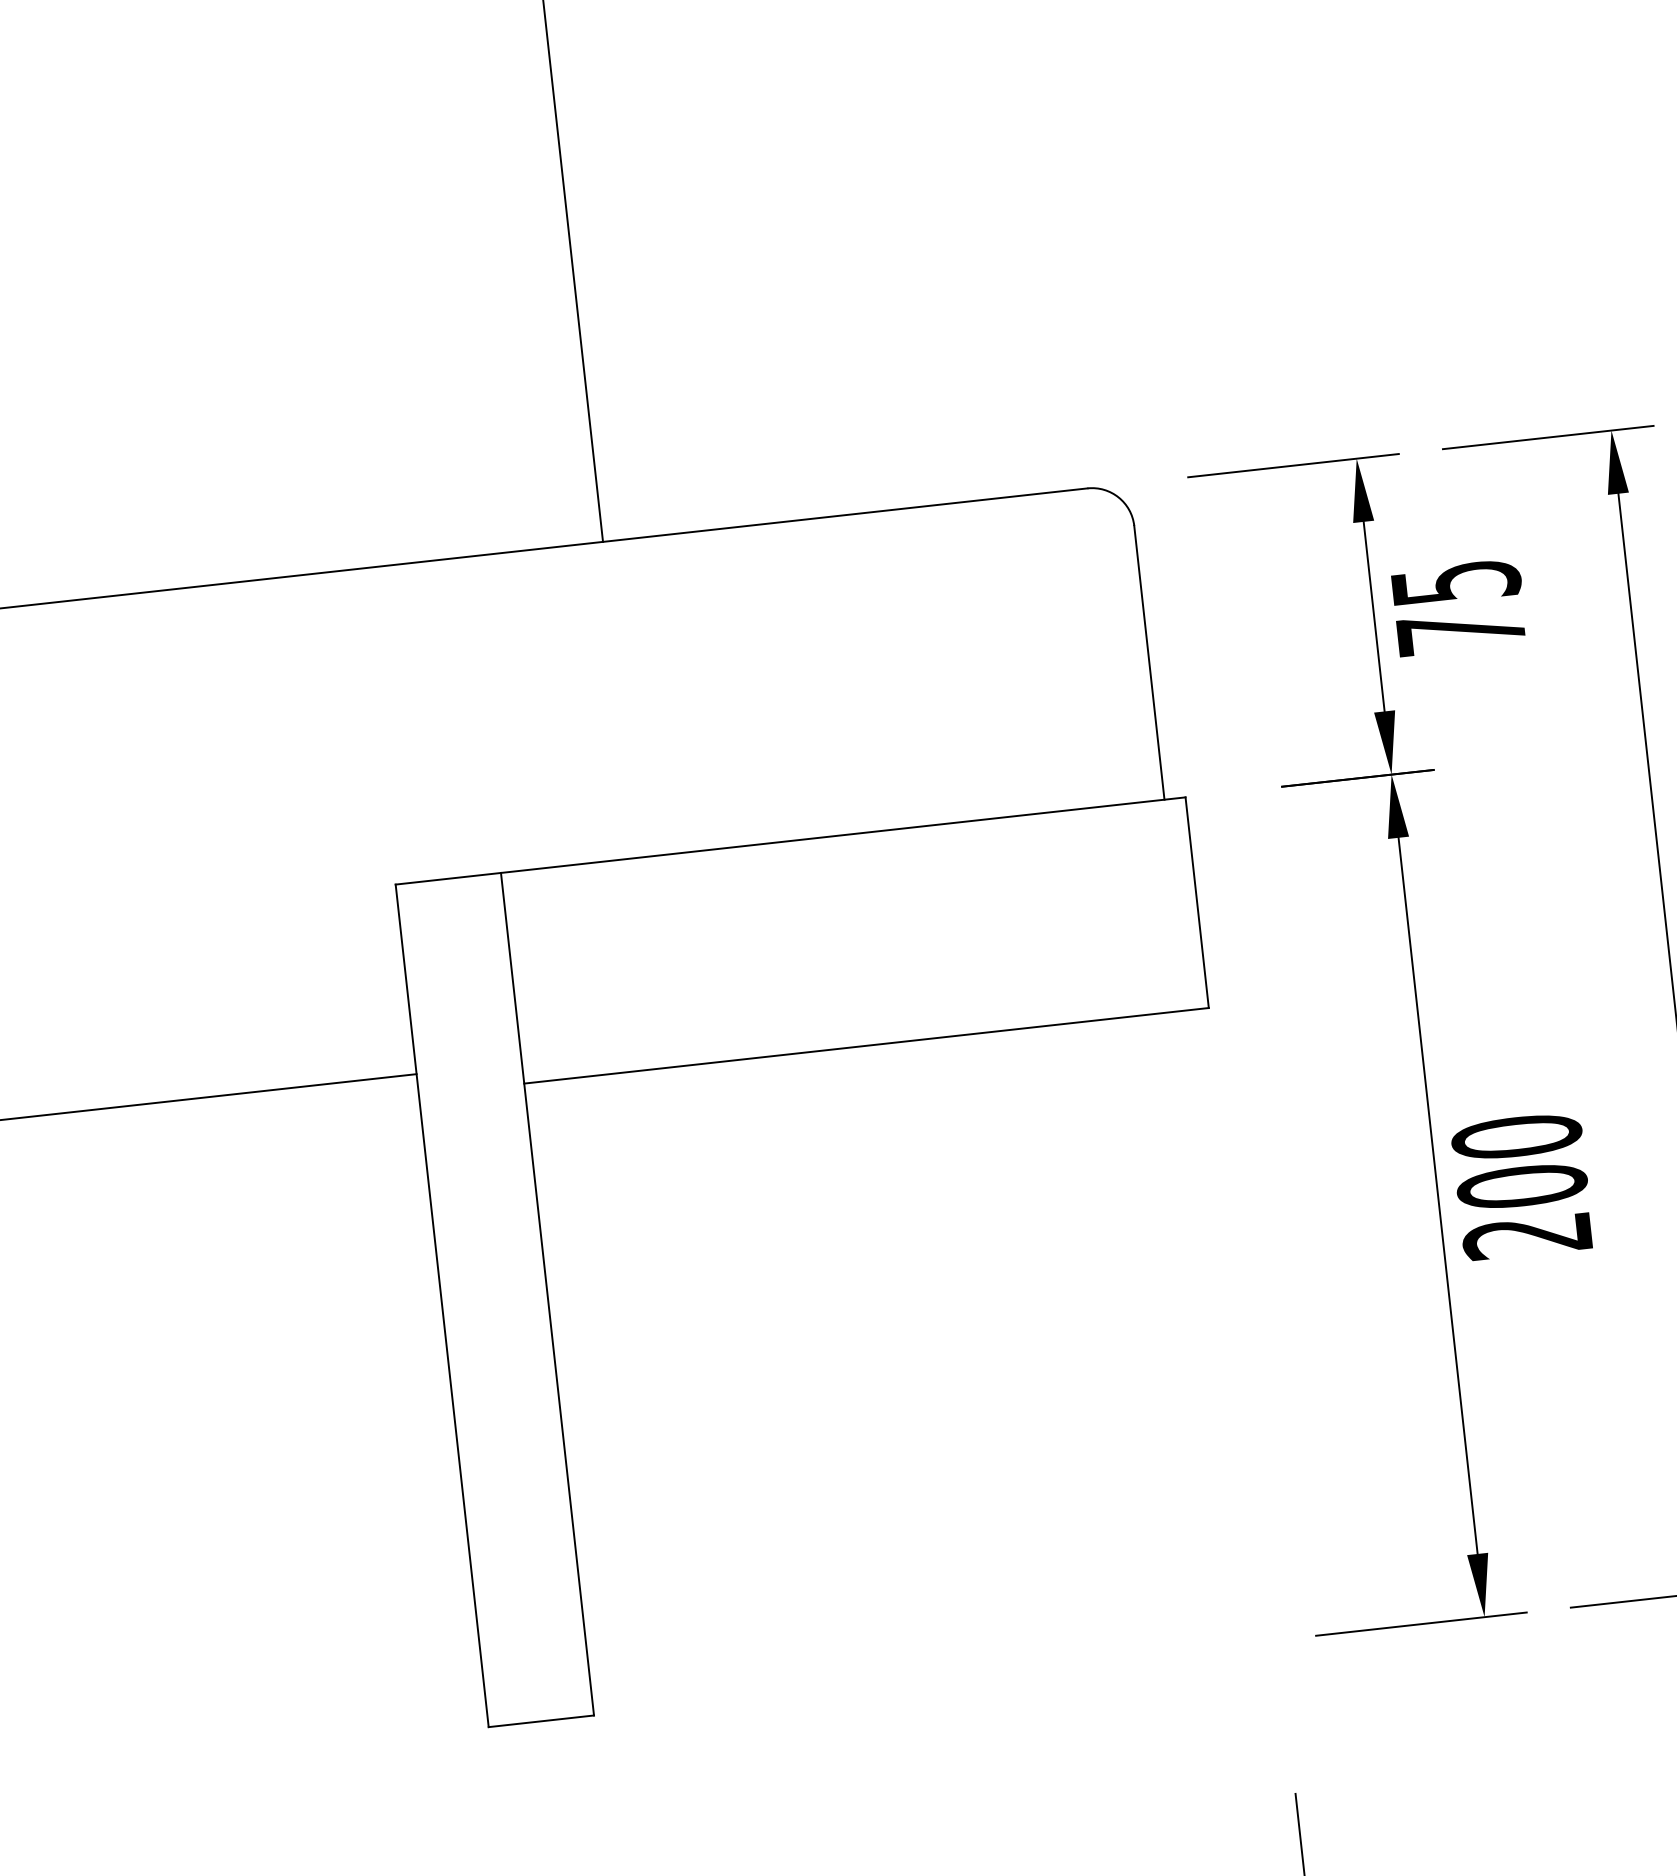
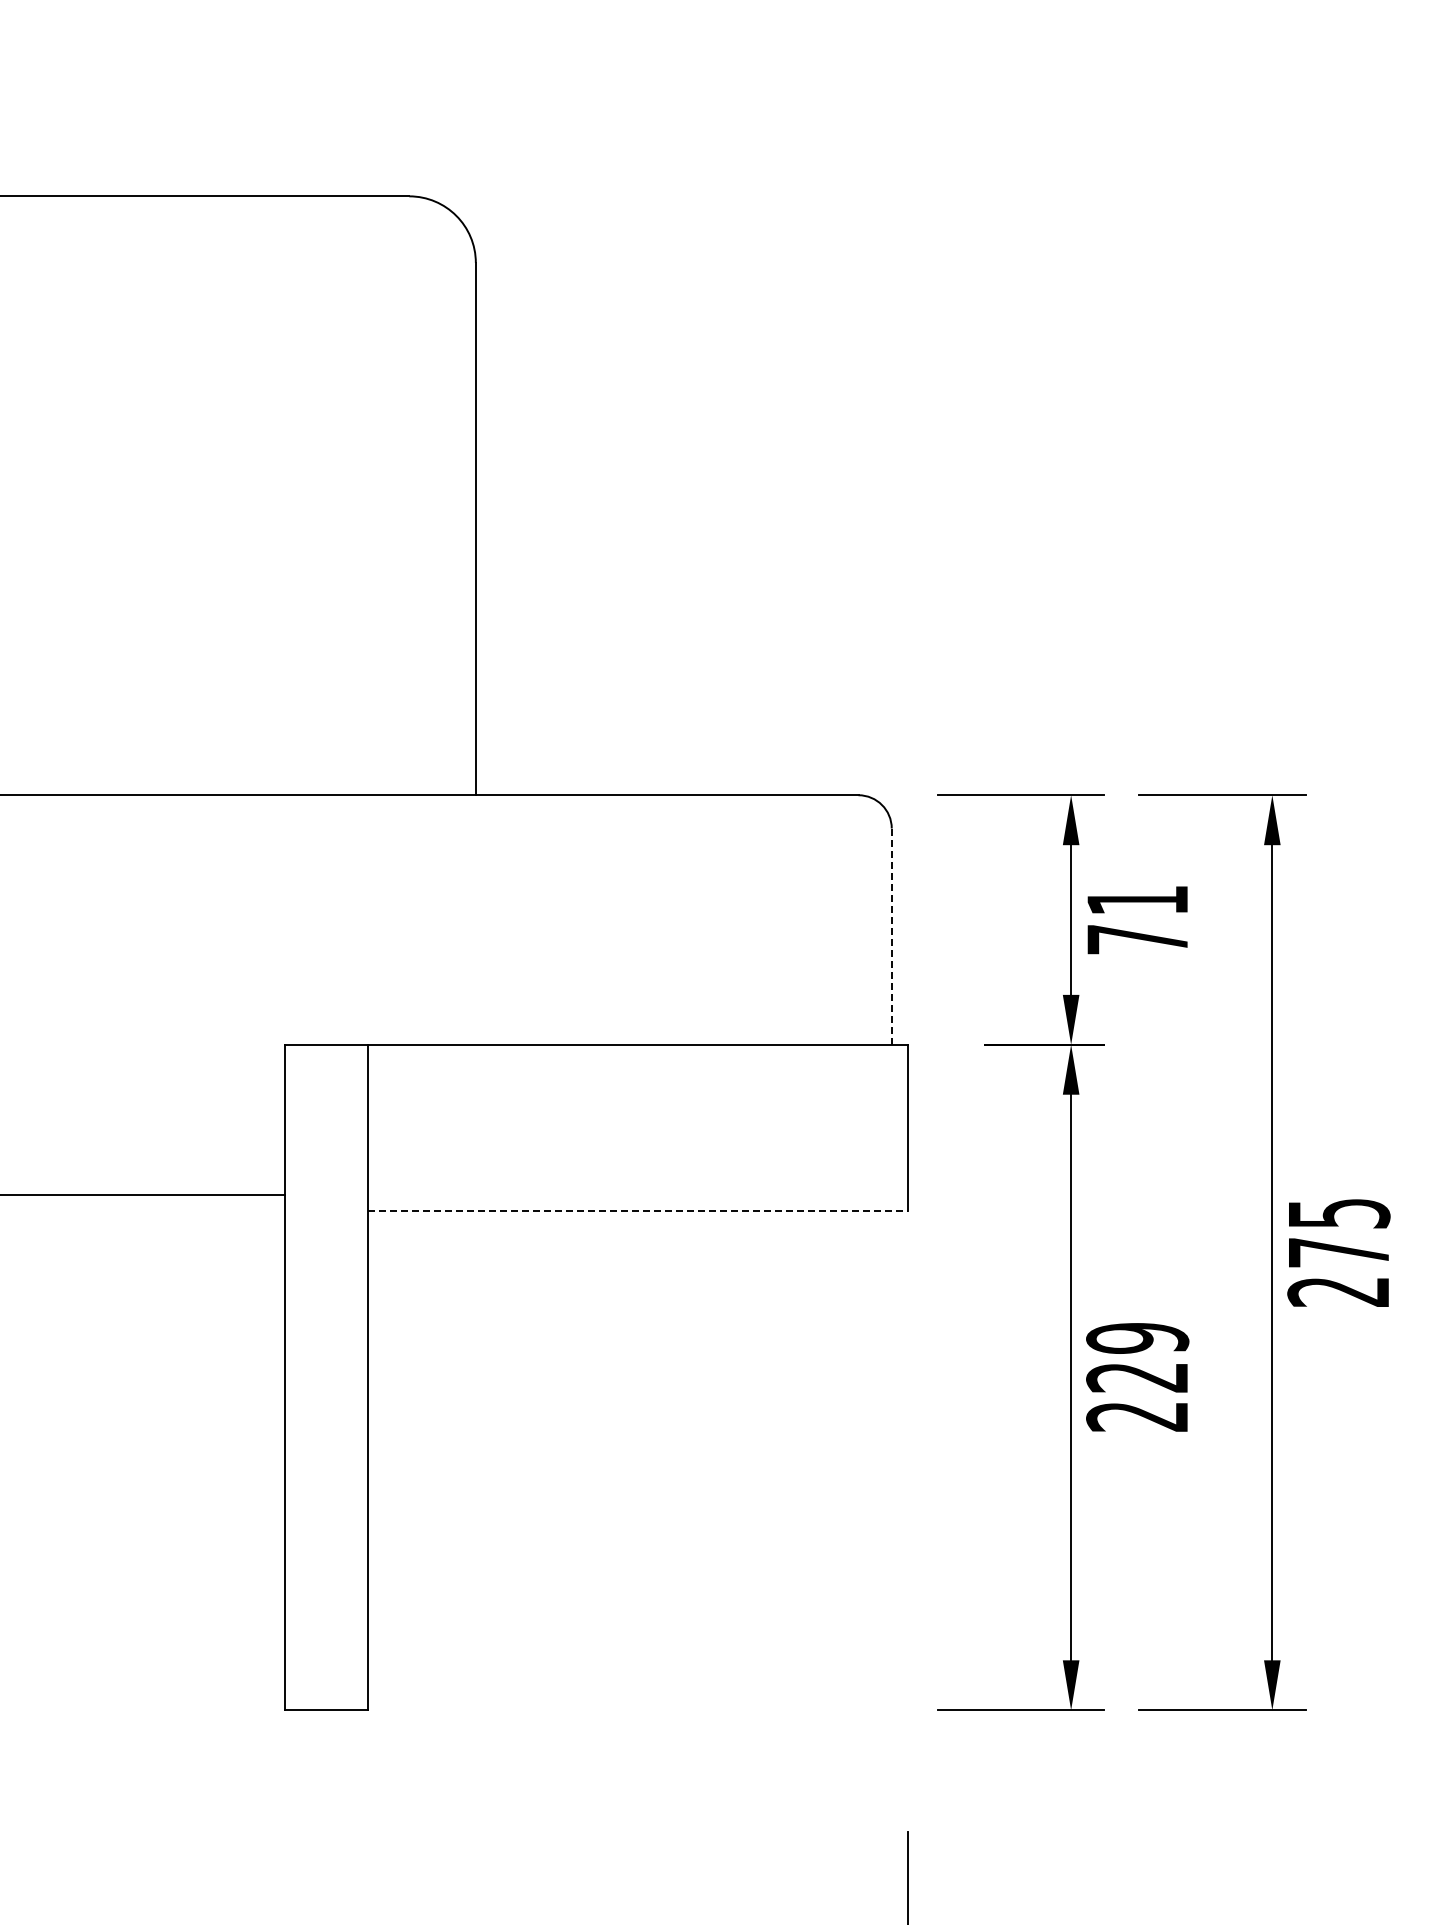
text: (1456, 582) -> (1138, 900), 75 -> 71
line: (1149, 662) -> (891, 936), solid -> dashed
line: (867, 1046) -> (638, 1211), solid -> dashed
text: (1519, 1161) -> (1137, 1357), 200 -> 229

